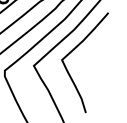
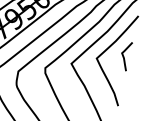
curve: (92, 57) -> (124, 56), added

